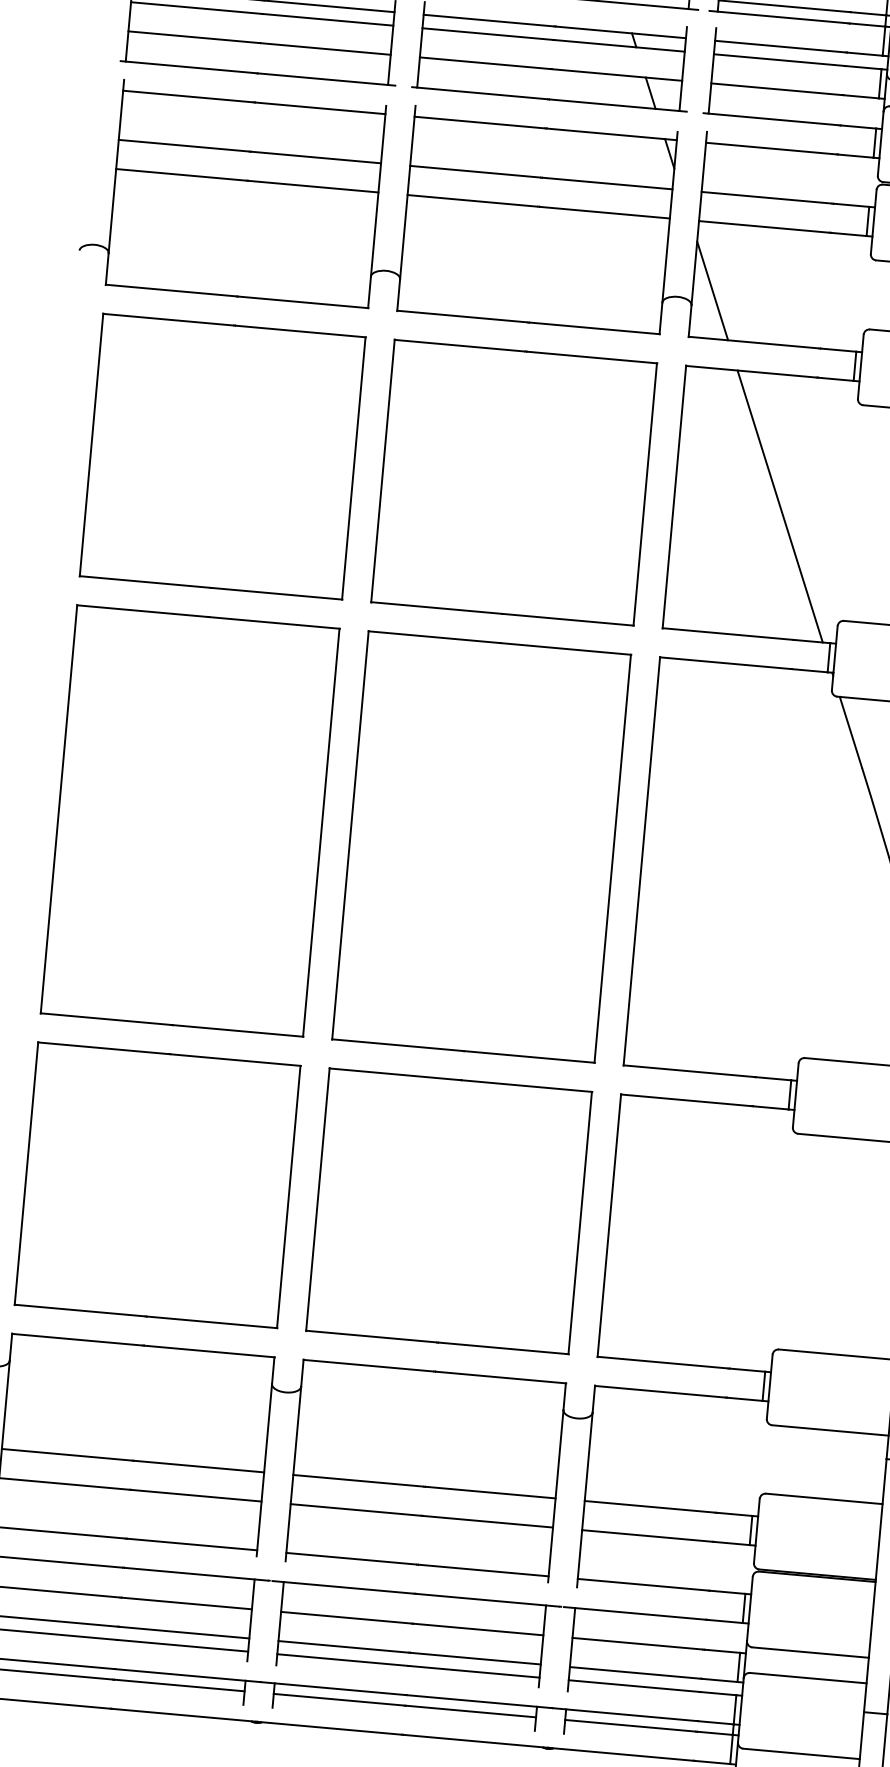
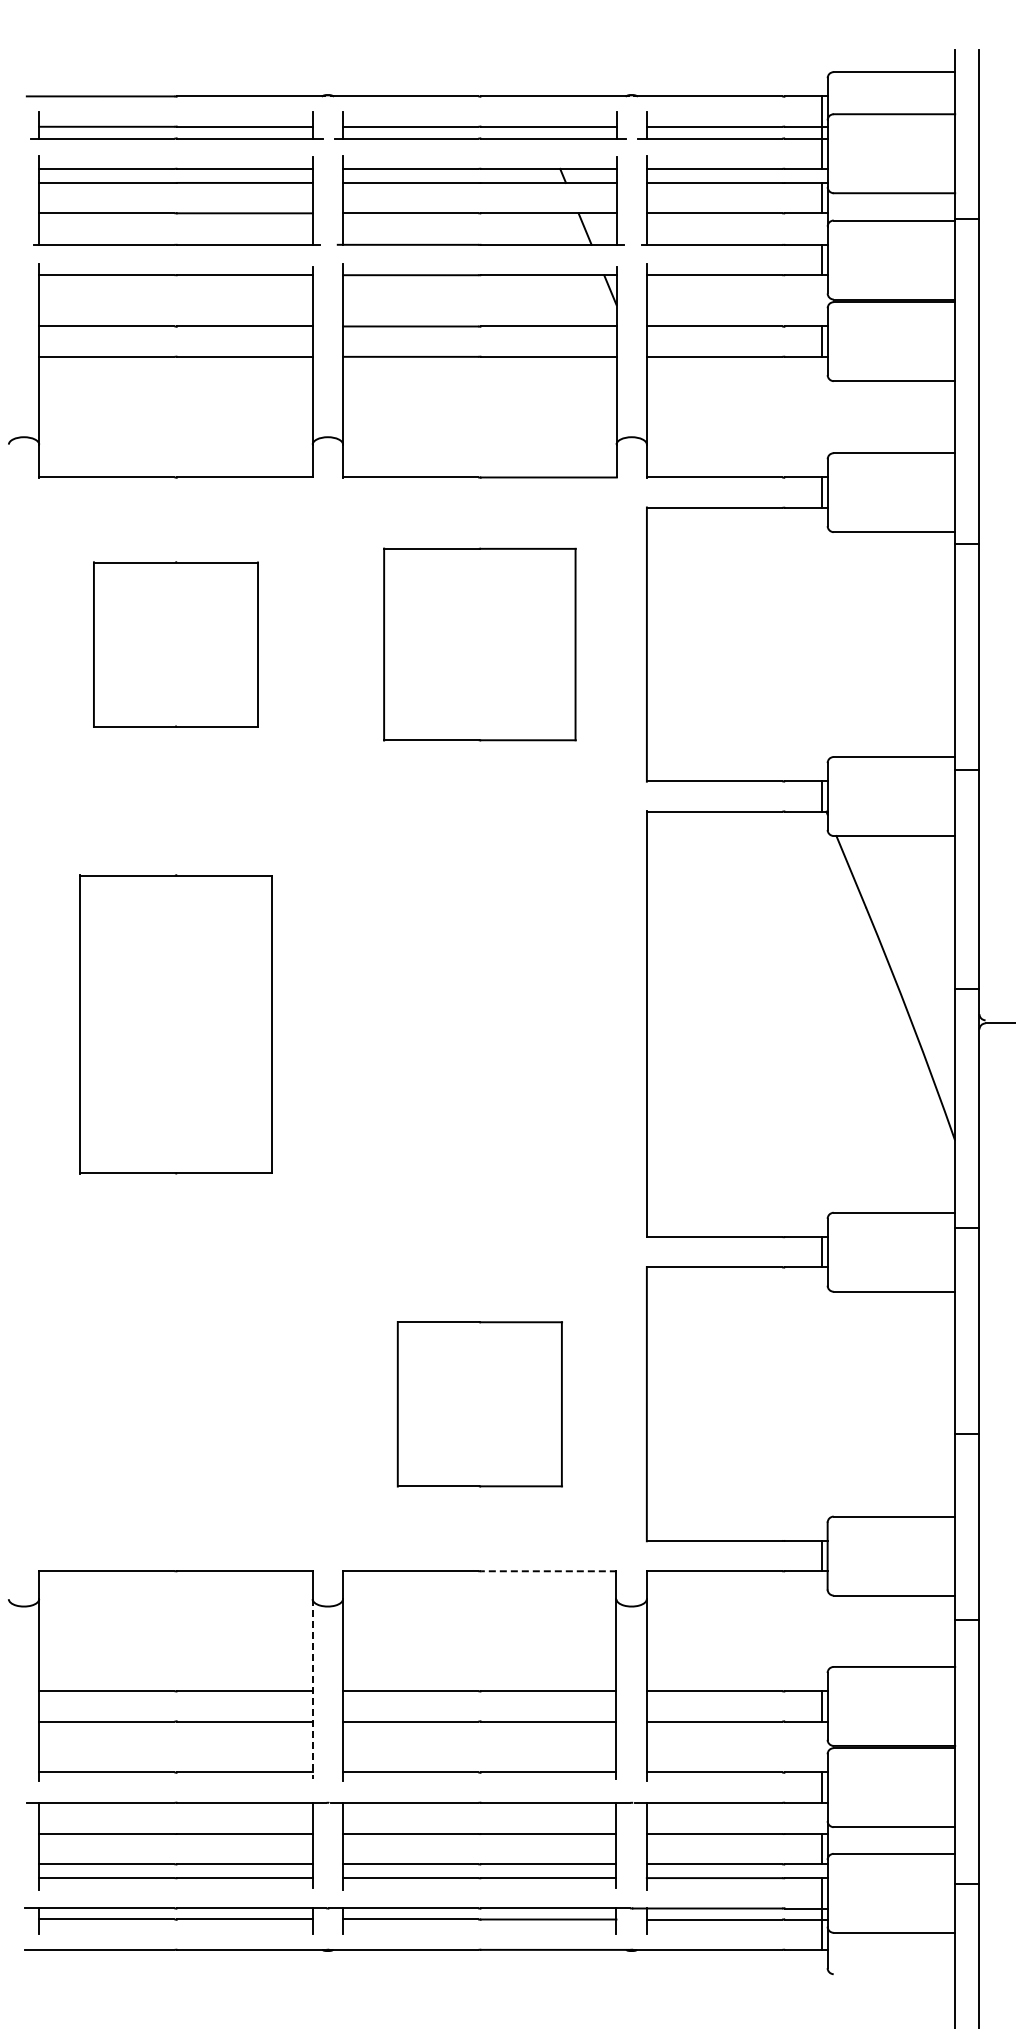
line: (711, 290) -> (666, 427), removed
part: (222, 456) -> (175, 644), size x0.6
part: (513, 482) -> (479, 644), size x0.7
line: (779, 506) -> (756, 644), removed
part: (189, 821) -> (175, 1024), size x0.7
part: (481, 847) -> (479, 1024), removed
part: (157, 1185) -> (175, 1404), removed
part: (448, 1211) -> (479, 1404), size x0.6
line: (501, 1377) -> (549, 1571), solid -> dashed
line: (264, 1469) -> (312, 1688), solid -> dashed

